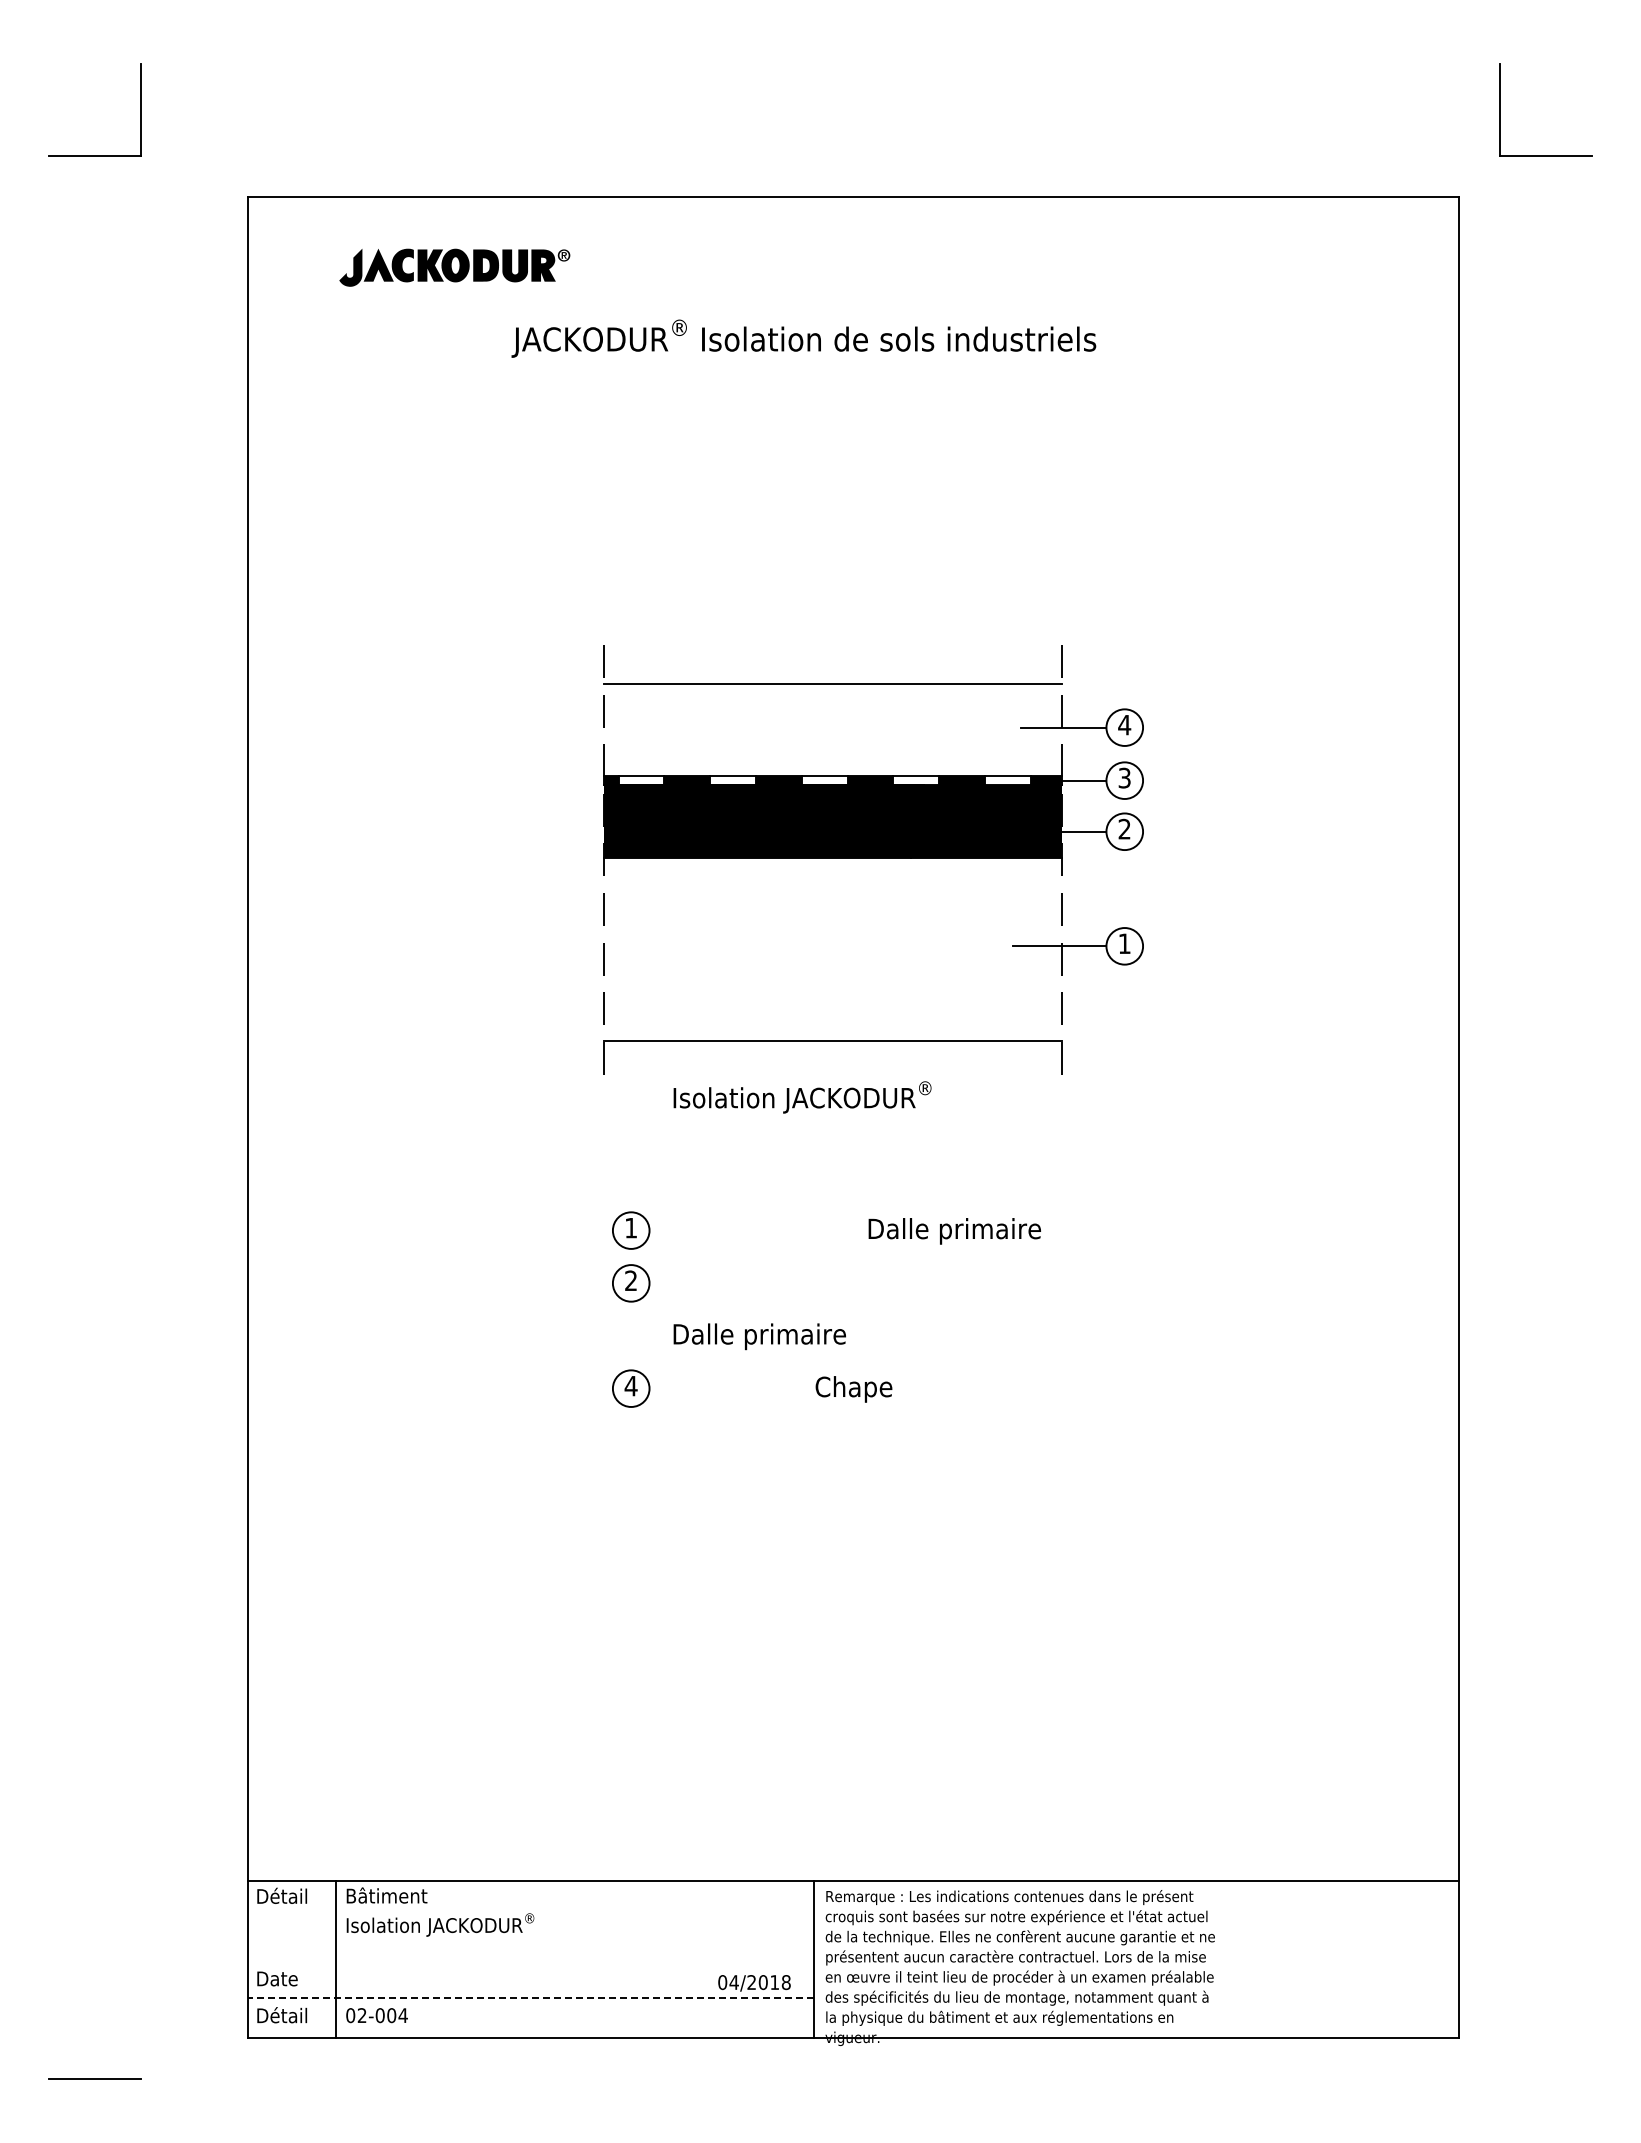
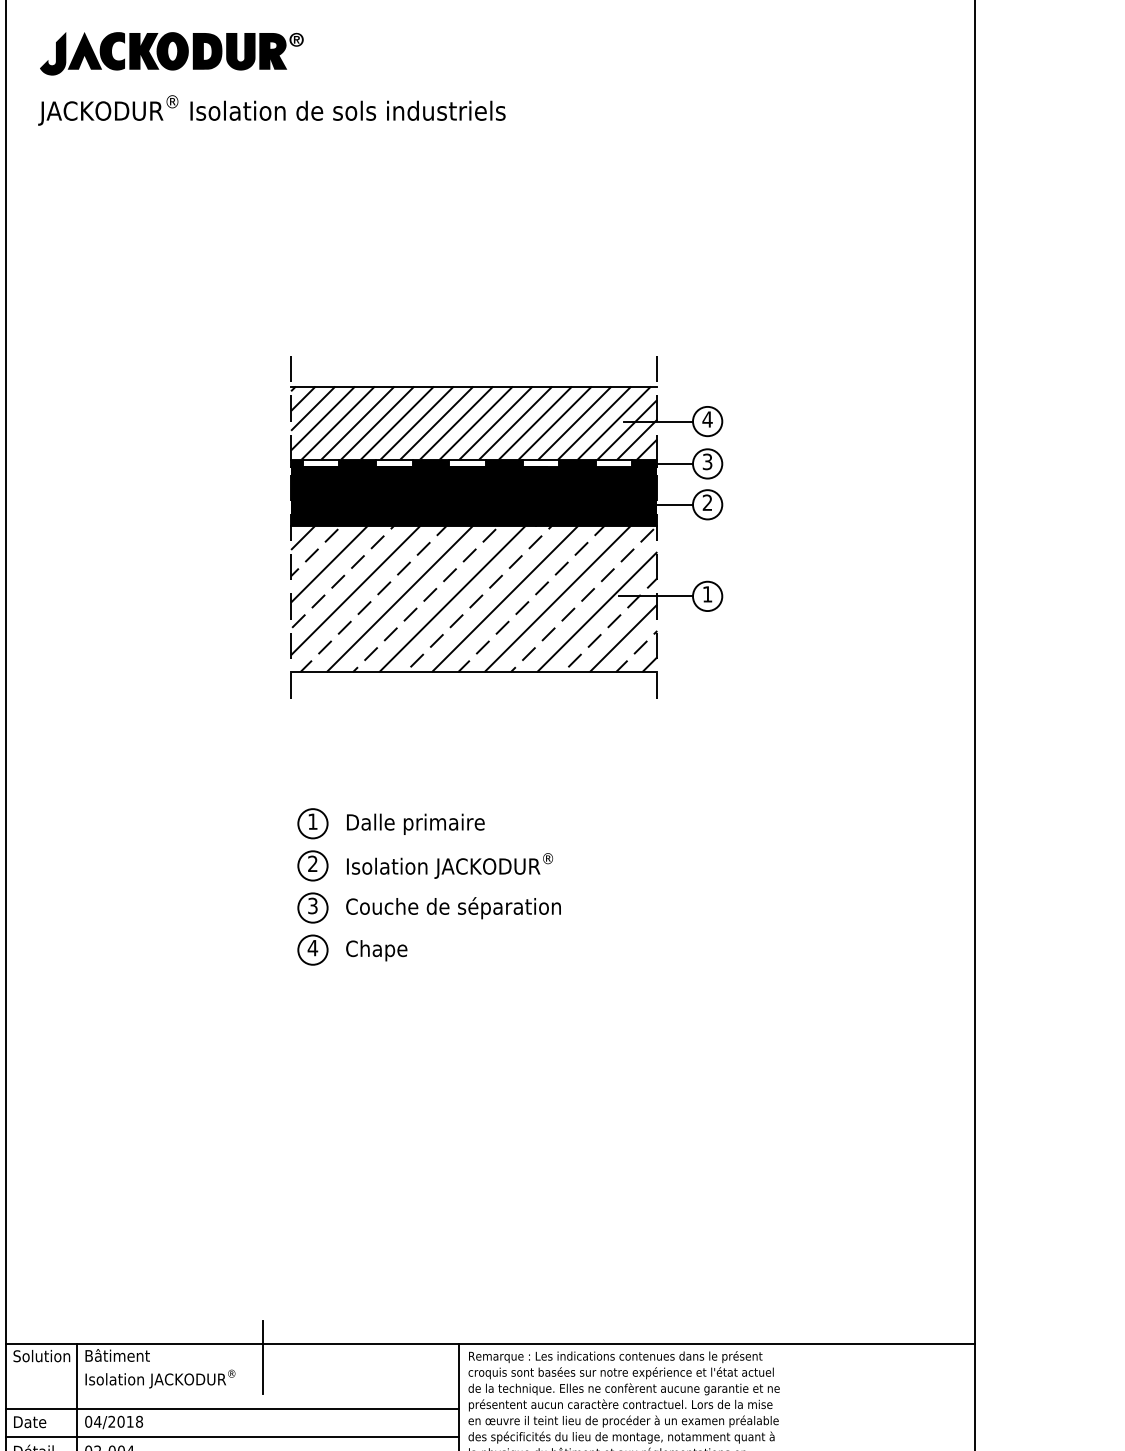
part: (454, 267) -> (171, 53), size x1.43
text: (803, 338) -> (271, 110), moved
hatch: (832, 729) -> (473, 423), added
hatch: (832, 949) -> (473, 598), added
text: (802, 1097) -> (449, 866), moved
text: (954, 1231) -> (415, 824), moved
part: (631, 1335) -> (313, 907), added
text: (806, 1336) -> (453, 908), Dalle primaire -> Couche de séparation
text: (853, 1389) -> (376, 950), moved
text: (291, 1895) -> (41, 1355), Détail -> Solution
line: (568, 1897) -> (262, 1357), added
line: (530, 1962) -> (232, 1409), added
text: (754, 1983) -> (114, 1422), moved
line: (530, 1997) -> (232, 1437), dashed -> solid

